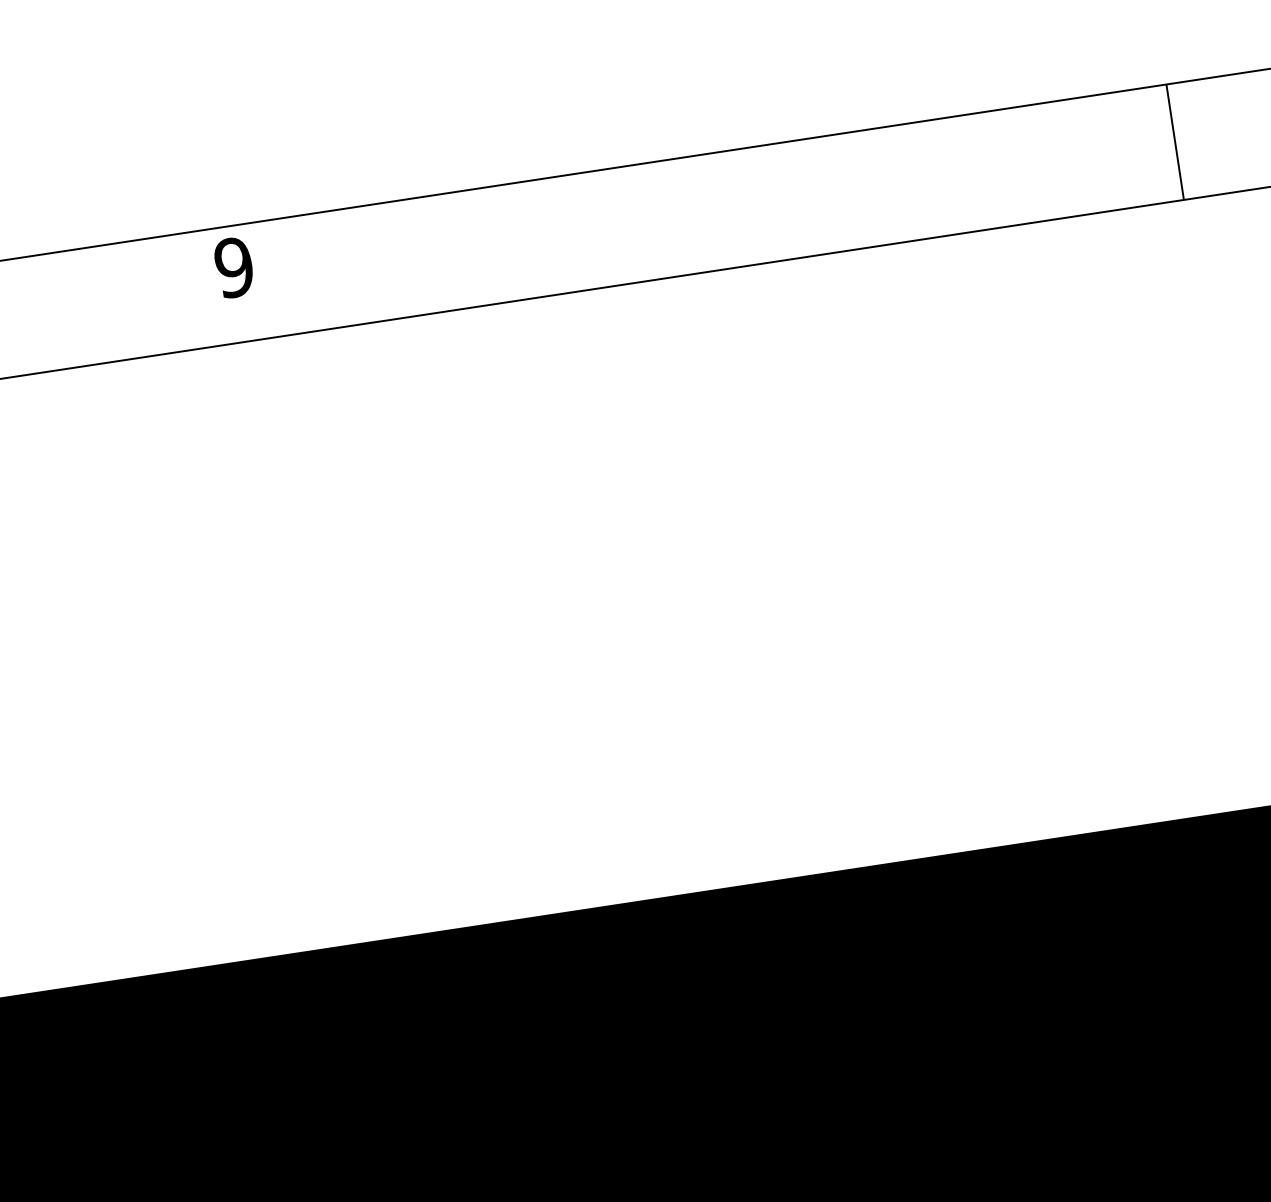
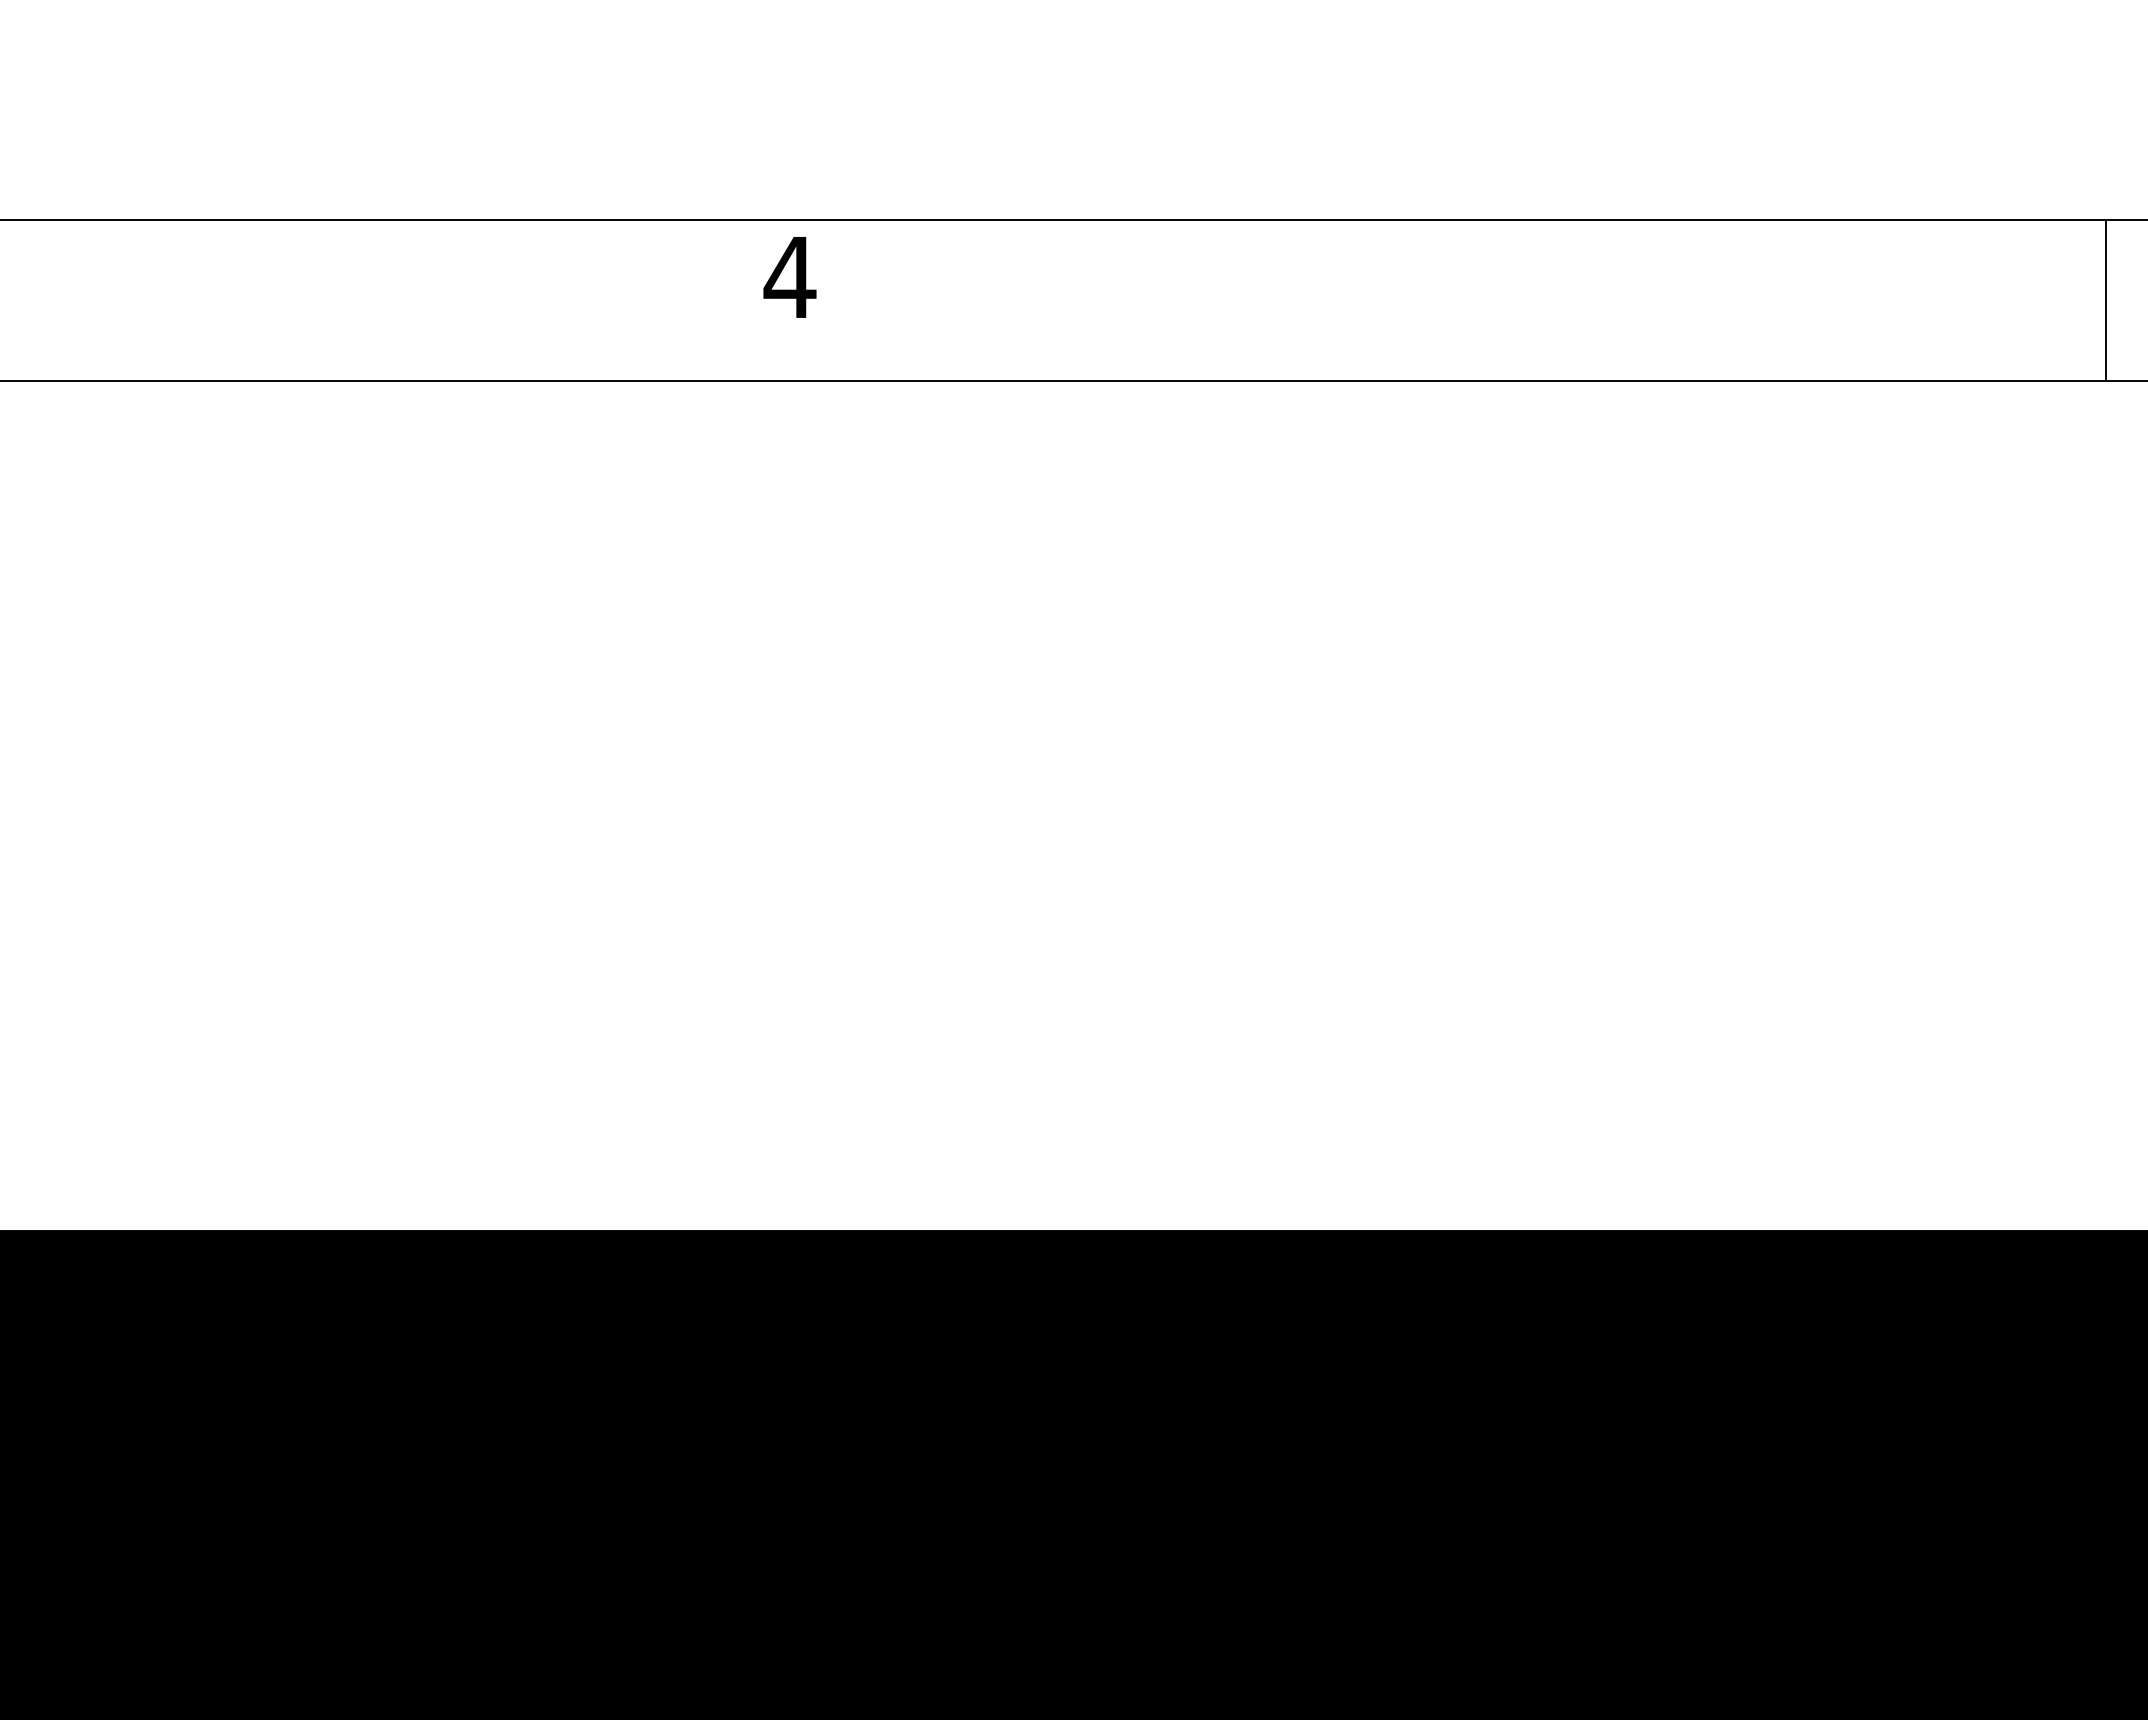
text: (233, 267) -> (789, 277), 9 -> 4

